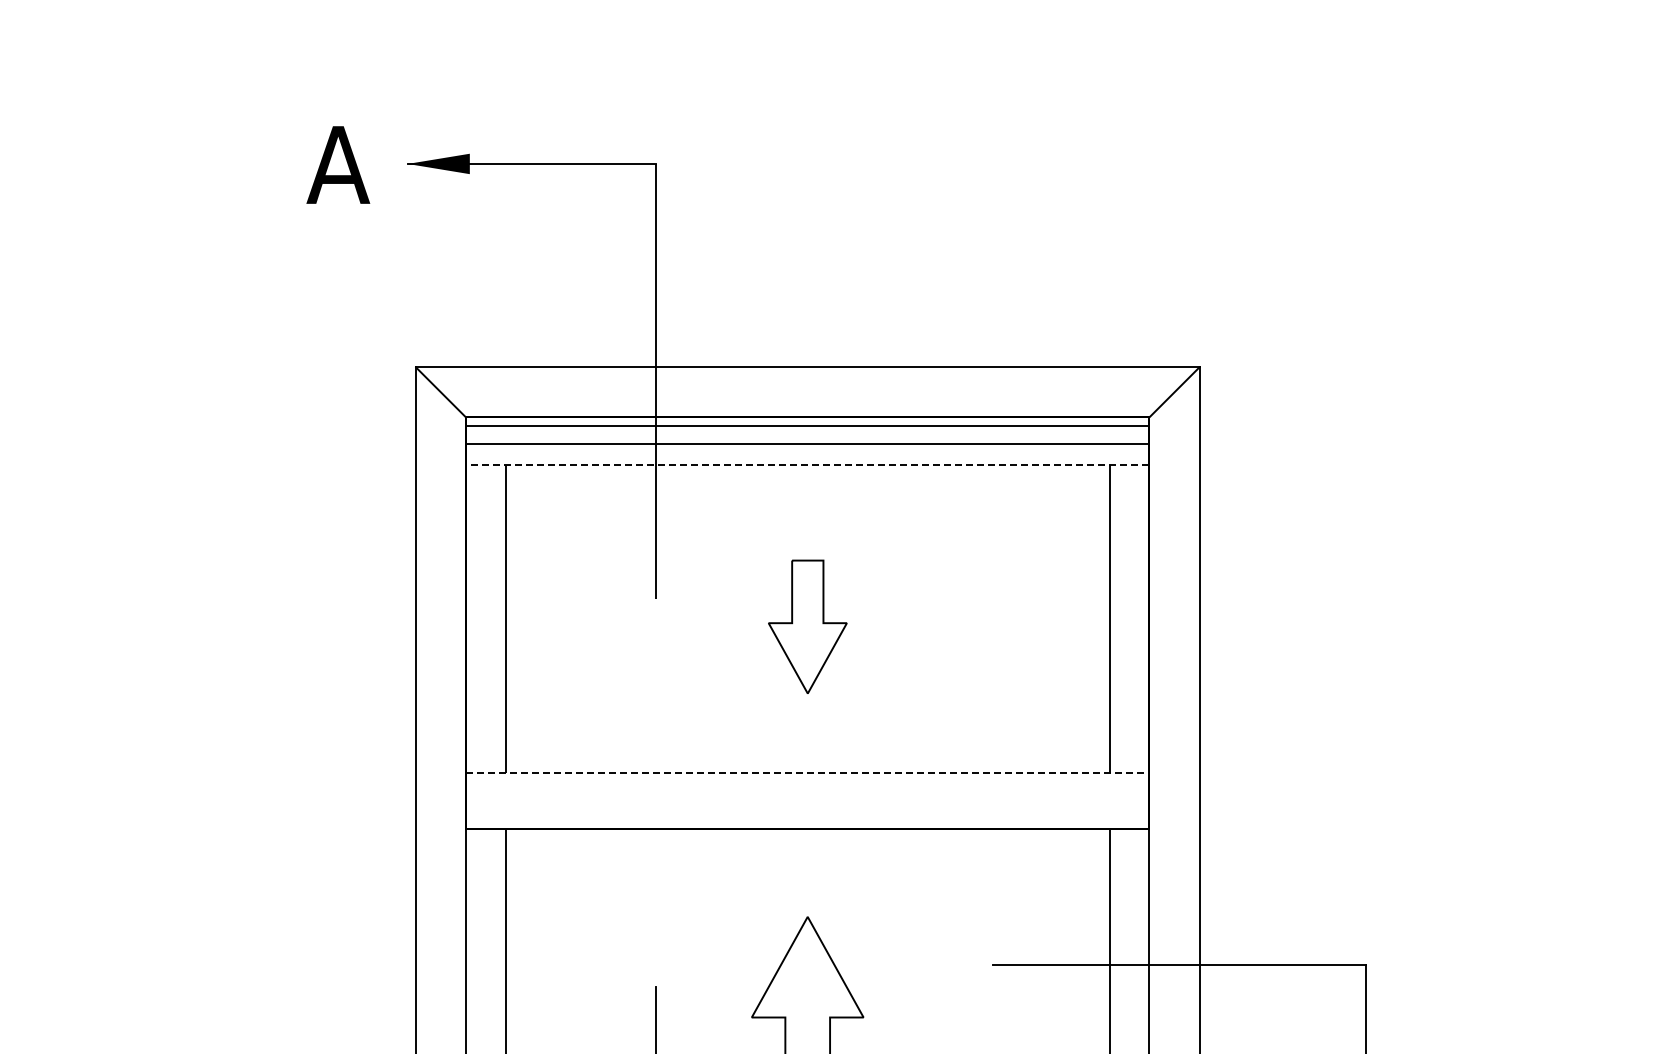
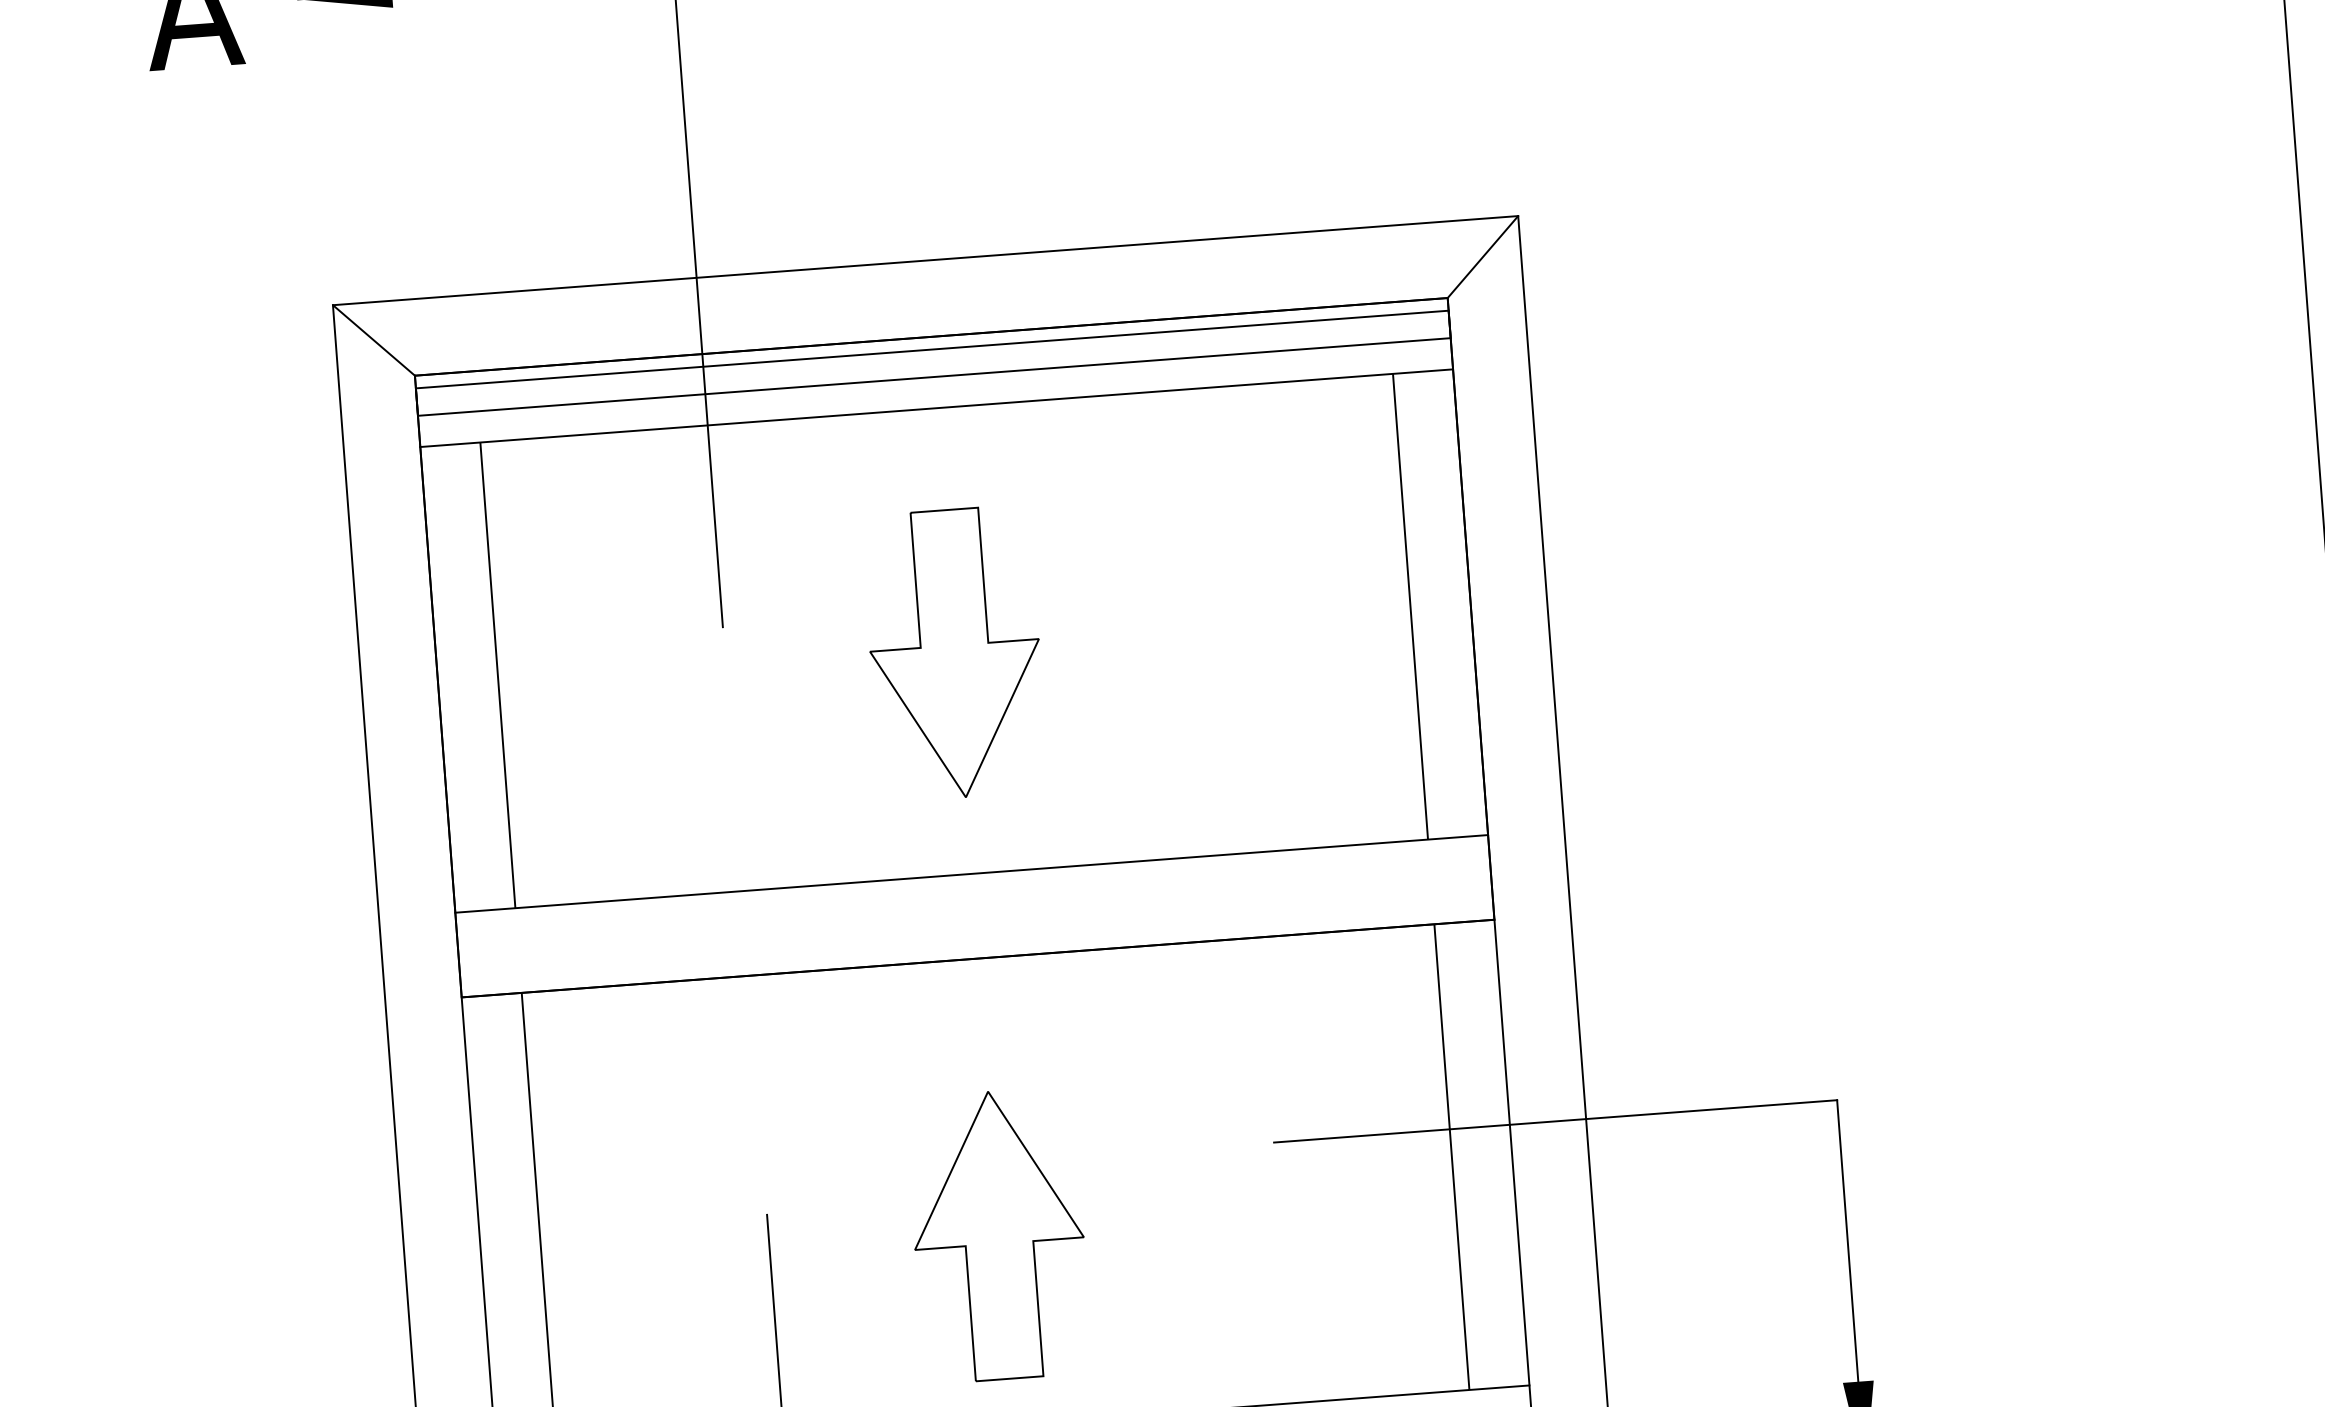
line: (807, 464) -> (936, 408), dashed -> solid
part: (807, 626) -> (954, 652), size x1.43
line: (807, 772) -> (971, 873), dashed -> solid

